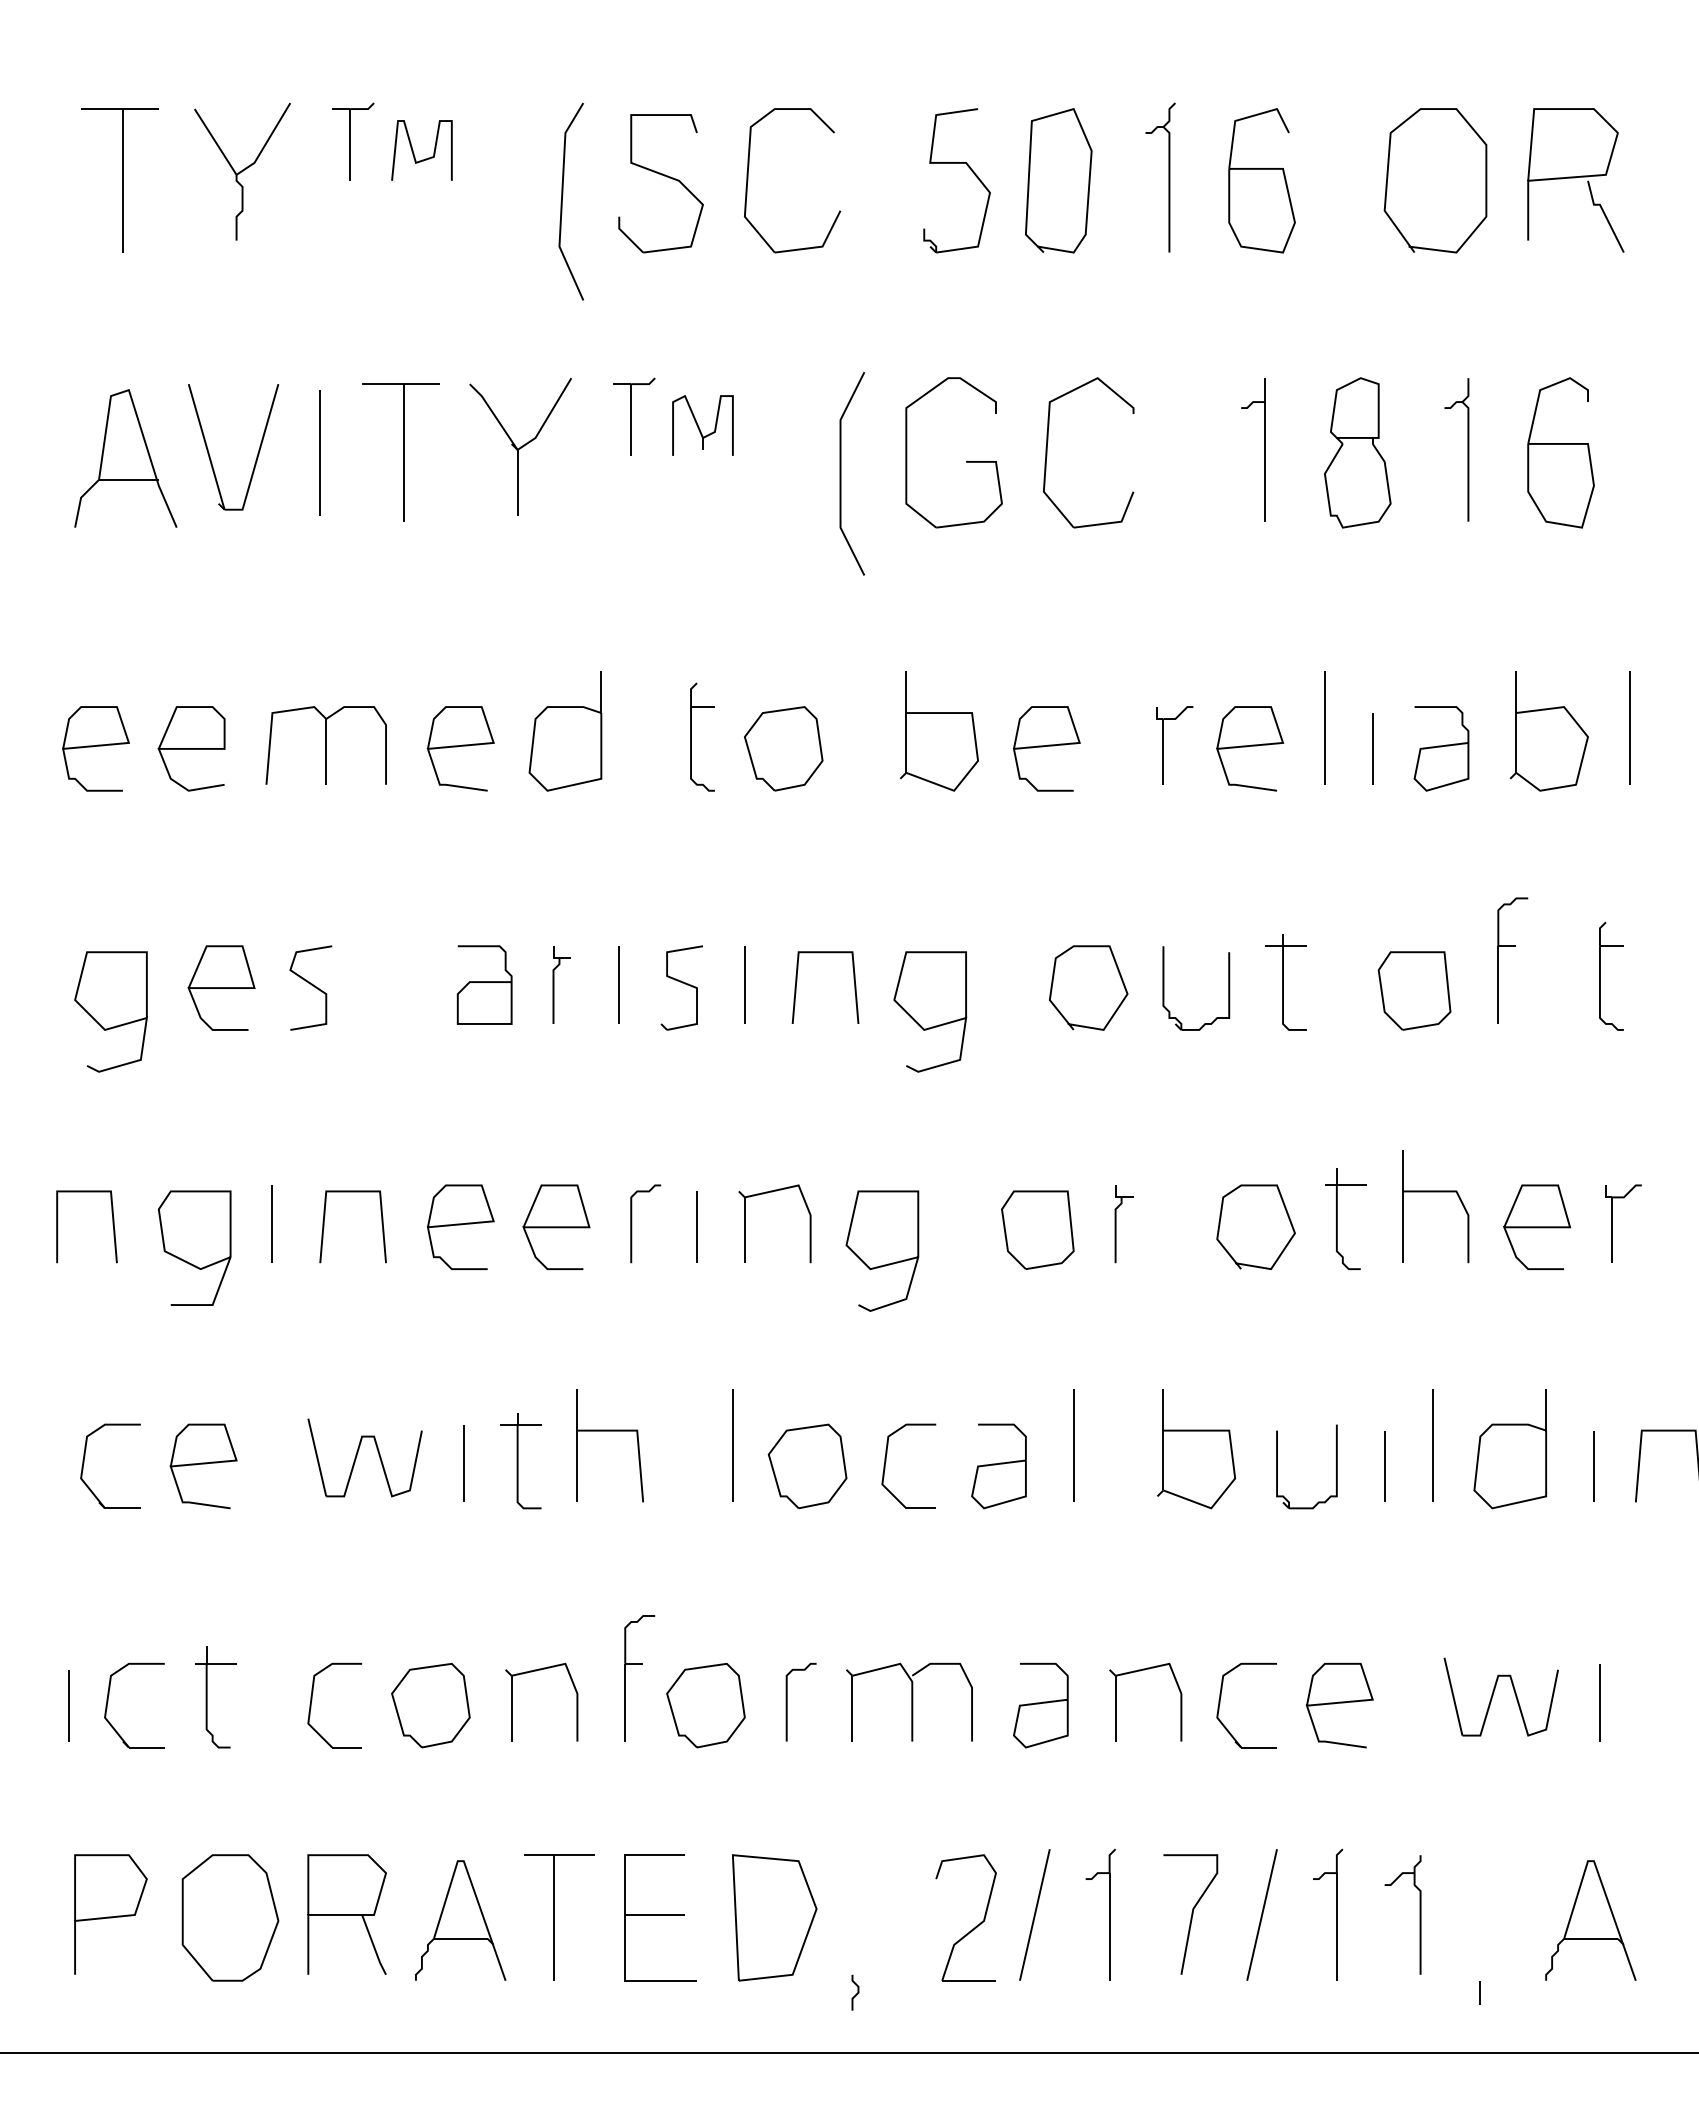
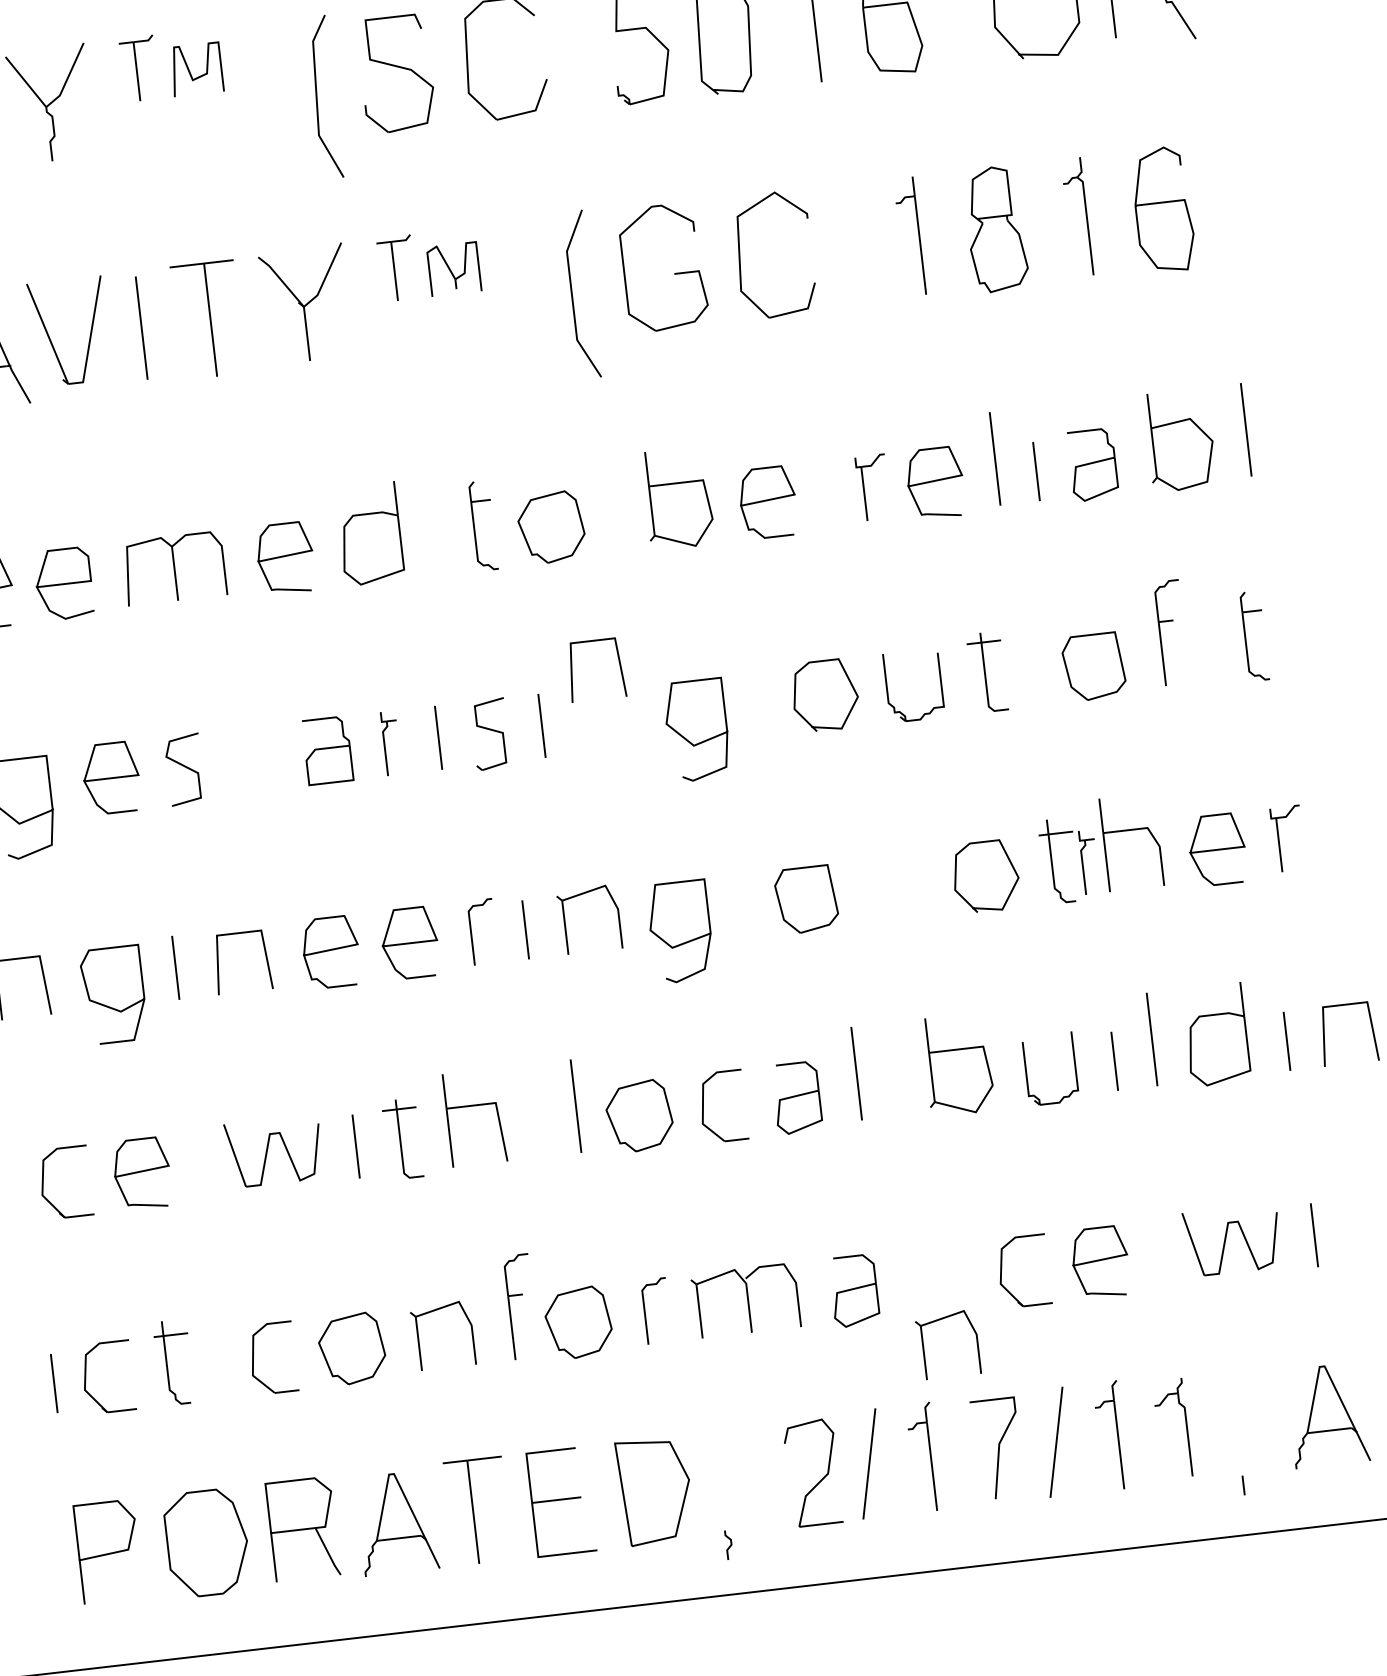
line: (797, 981) -> (572, 667), moved
part: (1116, 1224) -> (1083, 863), moved
part: (1116, 1701) -> (923, 1347), moved

